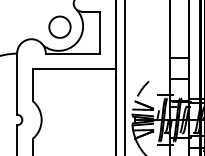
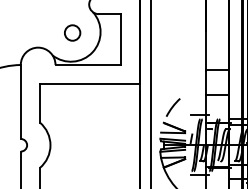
circle: (59, 26) -> (72, 32), size x0.6

